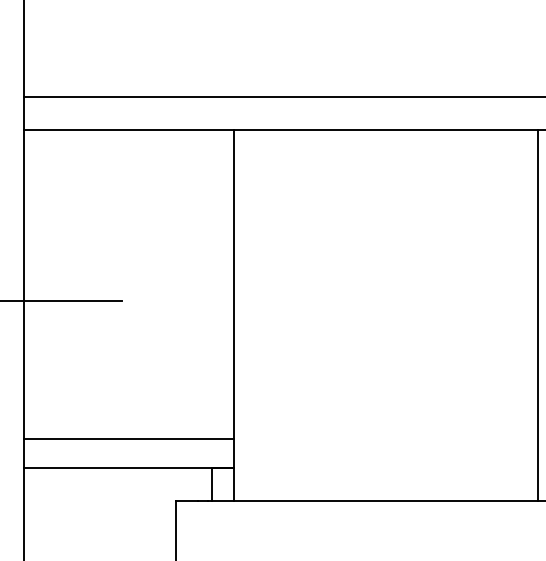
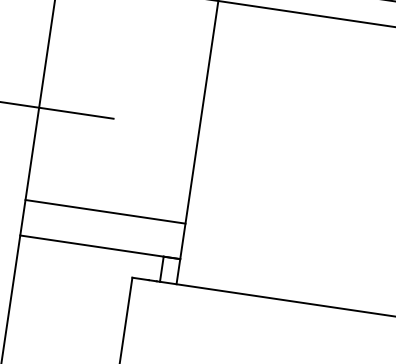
line: (129, 438) -> (105, 211), moved

